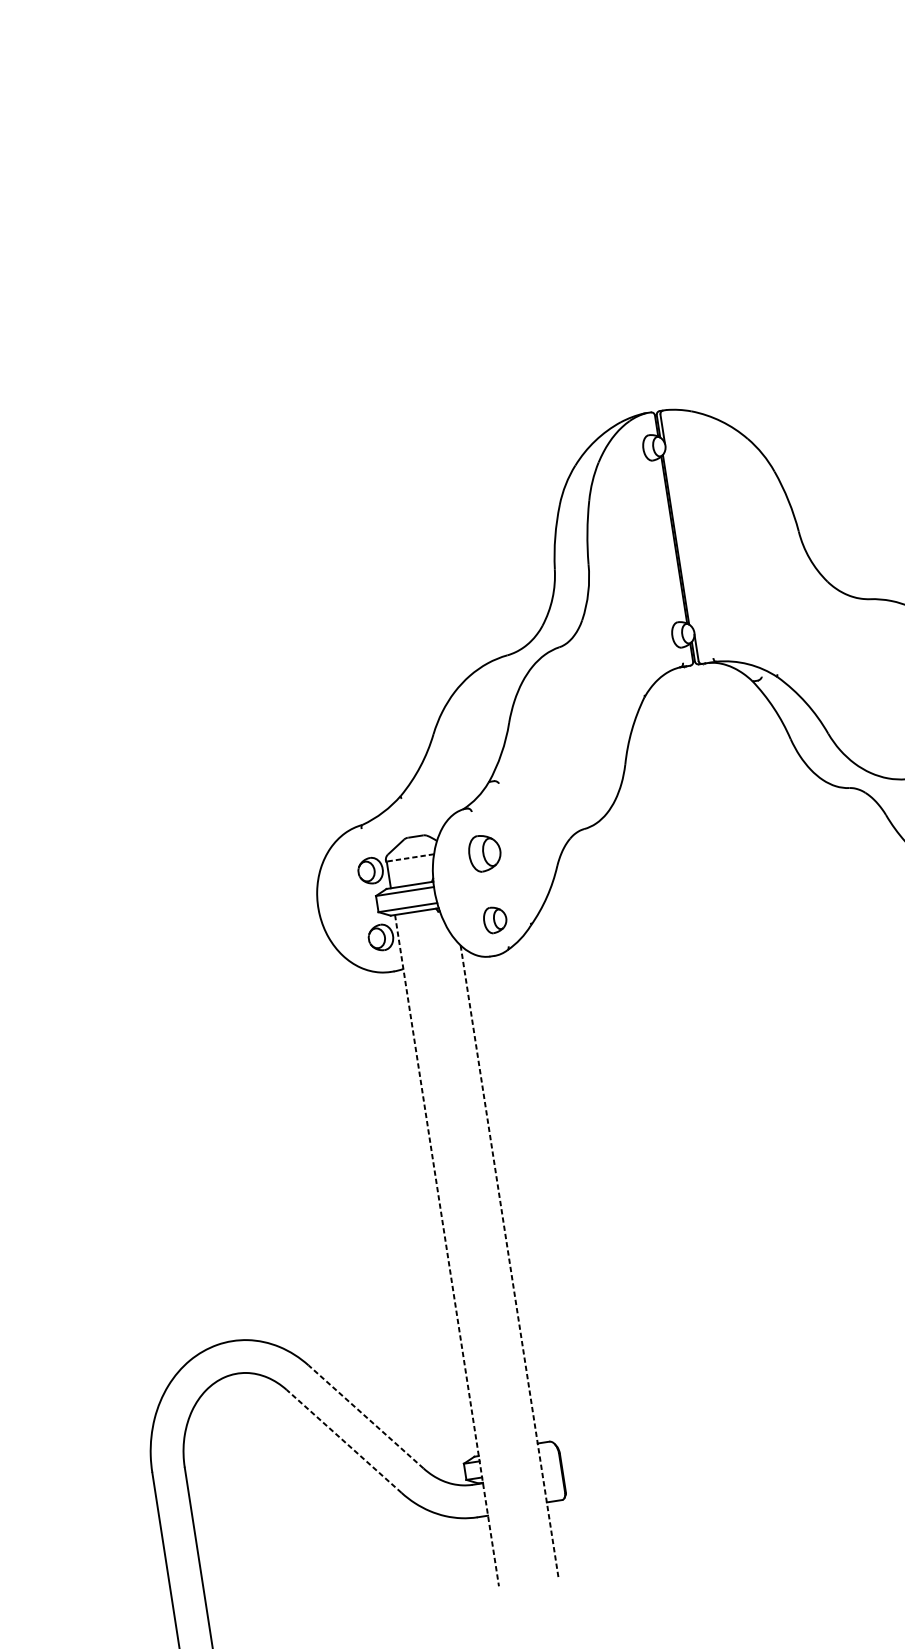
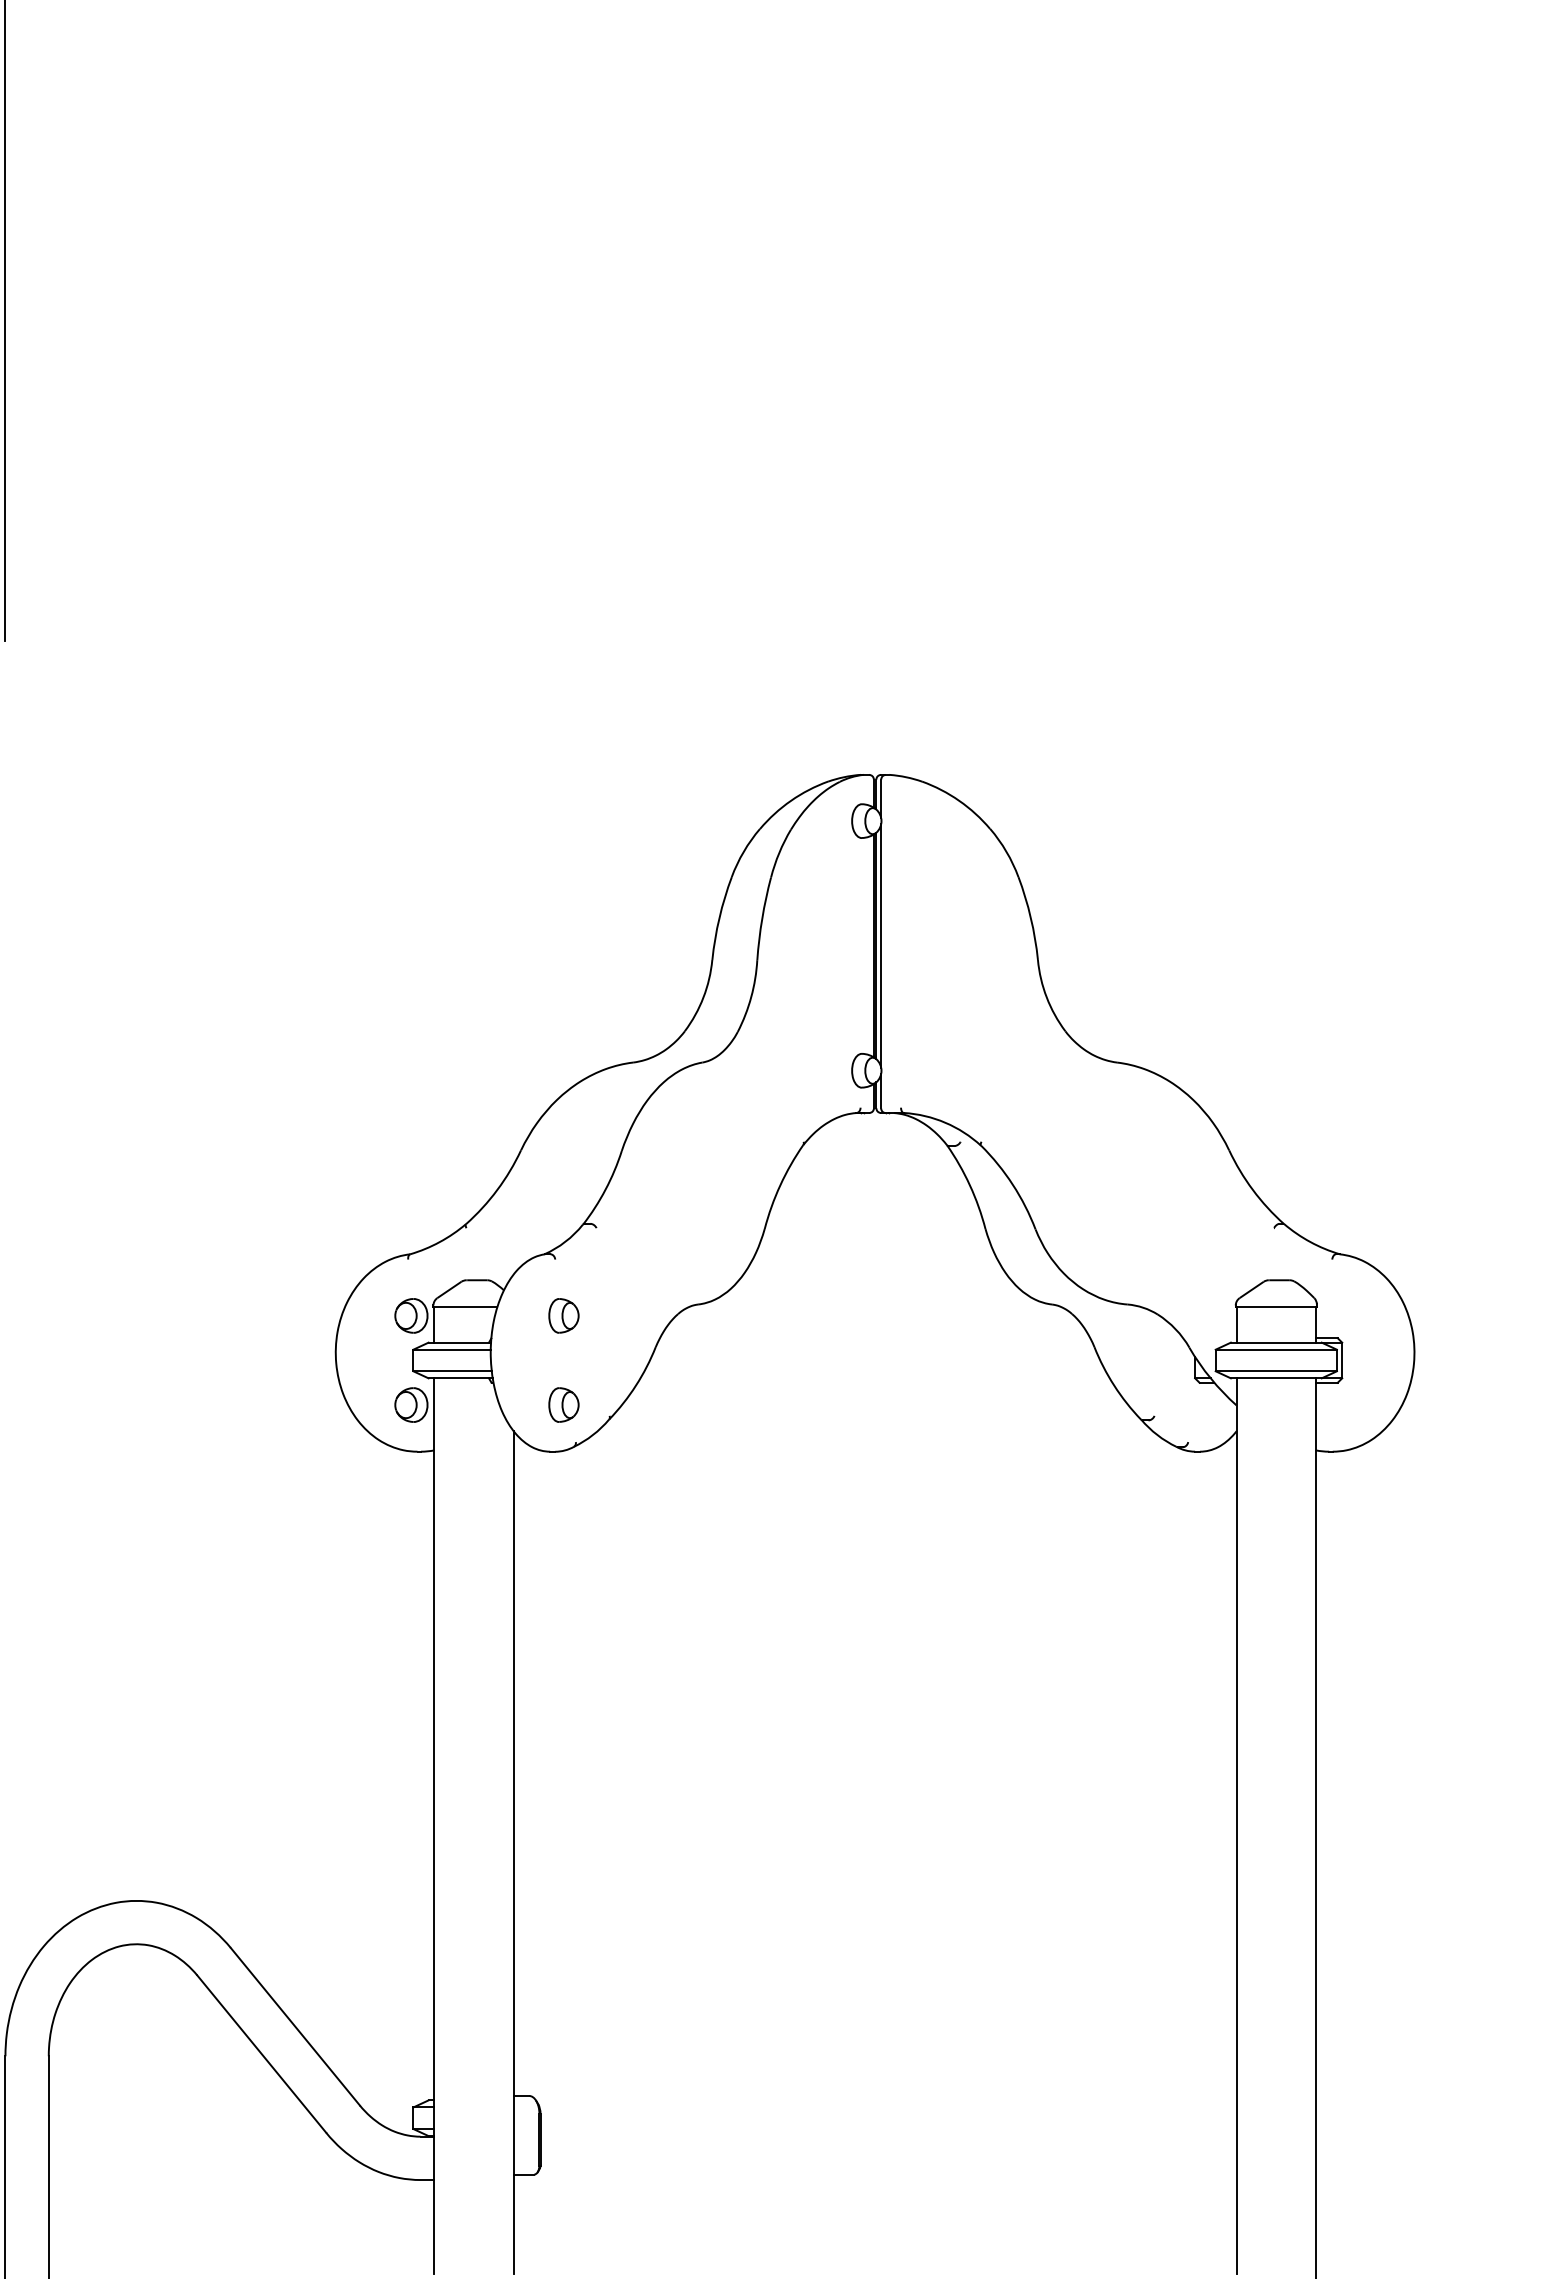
line: (679, 538) -> (881, 945), added
part: (484, 852) -> (563, 1315), size x0.71
line: (410, 858) -> (465, 1307), dashed -> solid
line: (447, 1250) -> (434, 1826), dashed -> solid
line: (509, 1261) -> (513, 1852), dashed -> solid
line: (366, 1416) -> (295, 2026), dashed -> solid
line: (343, 1441) -> (261, 2054), dashed -> solid

